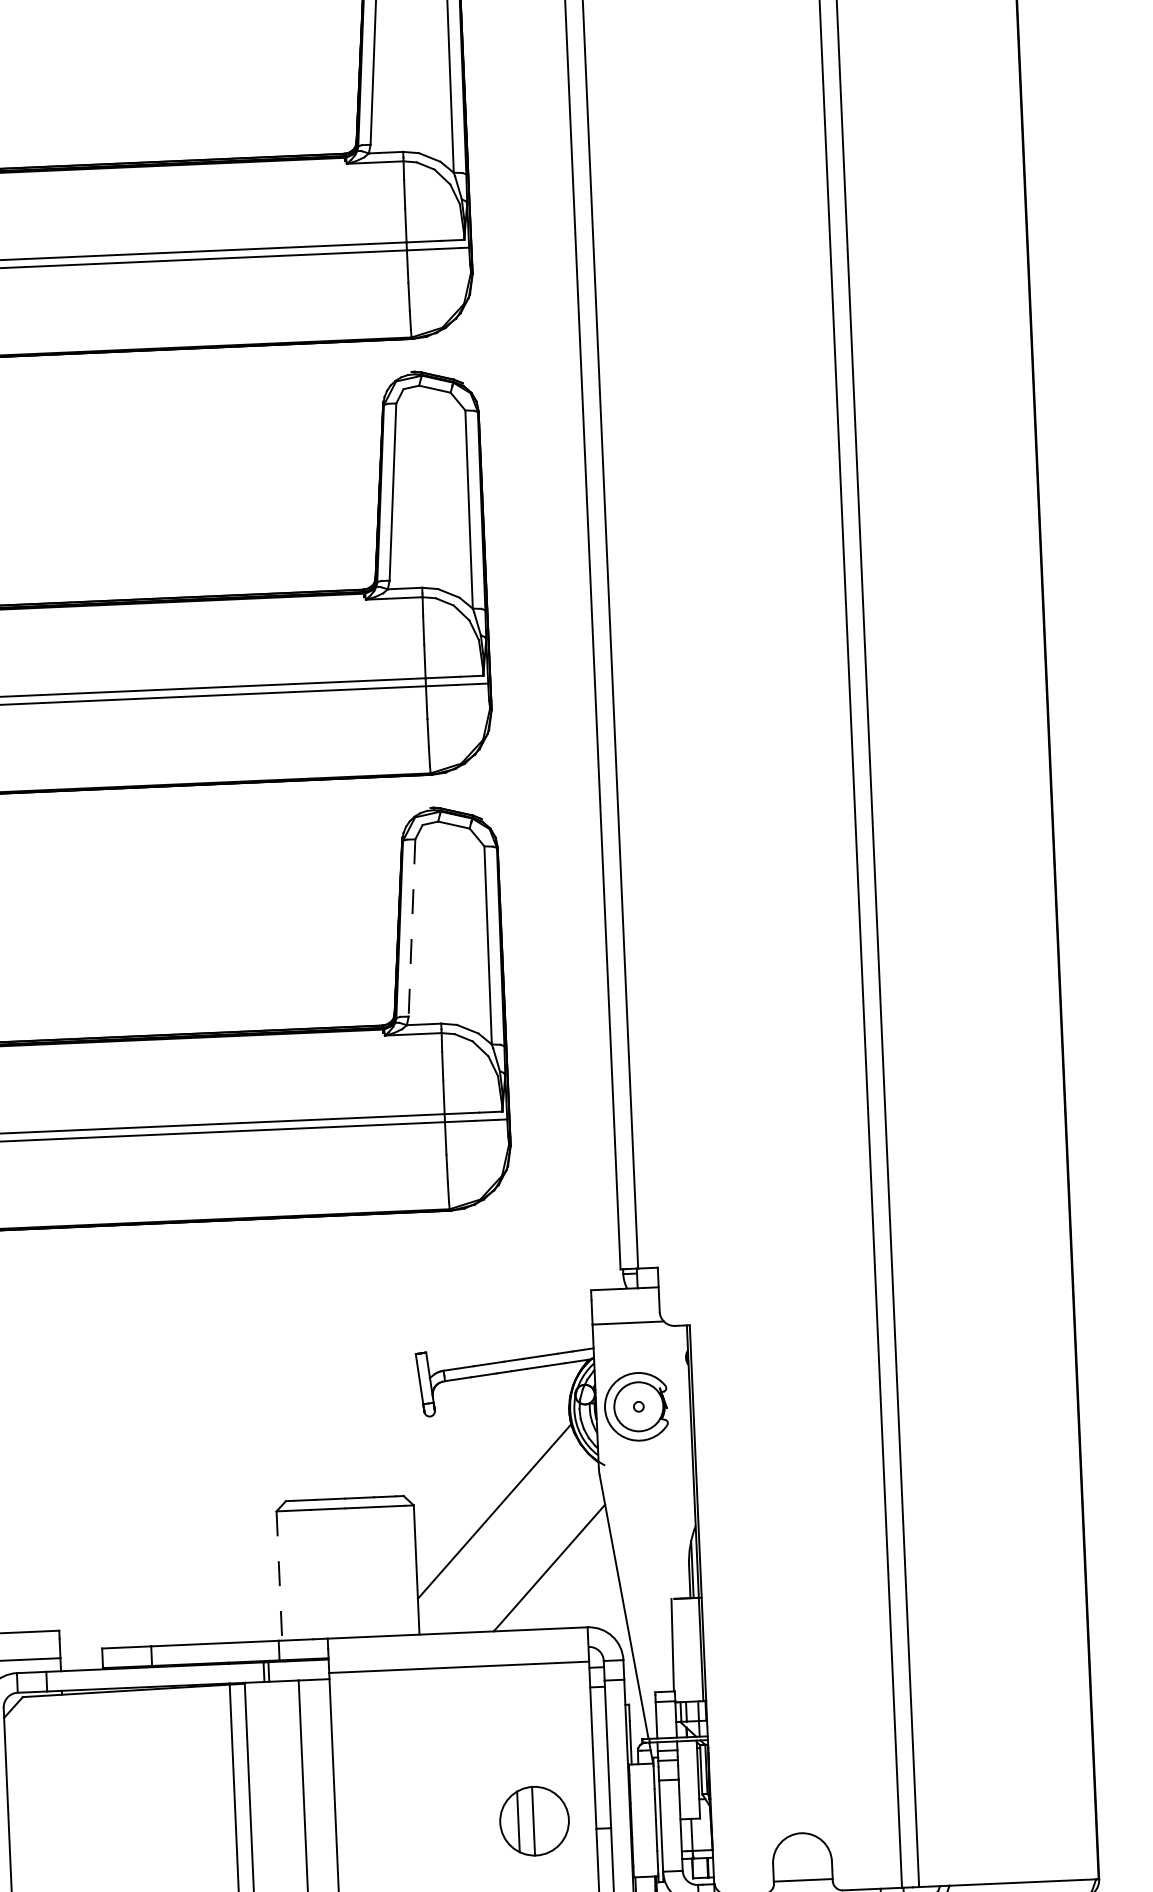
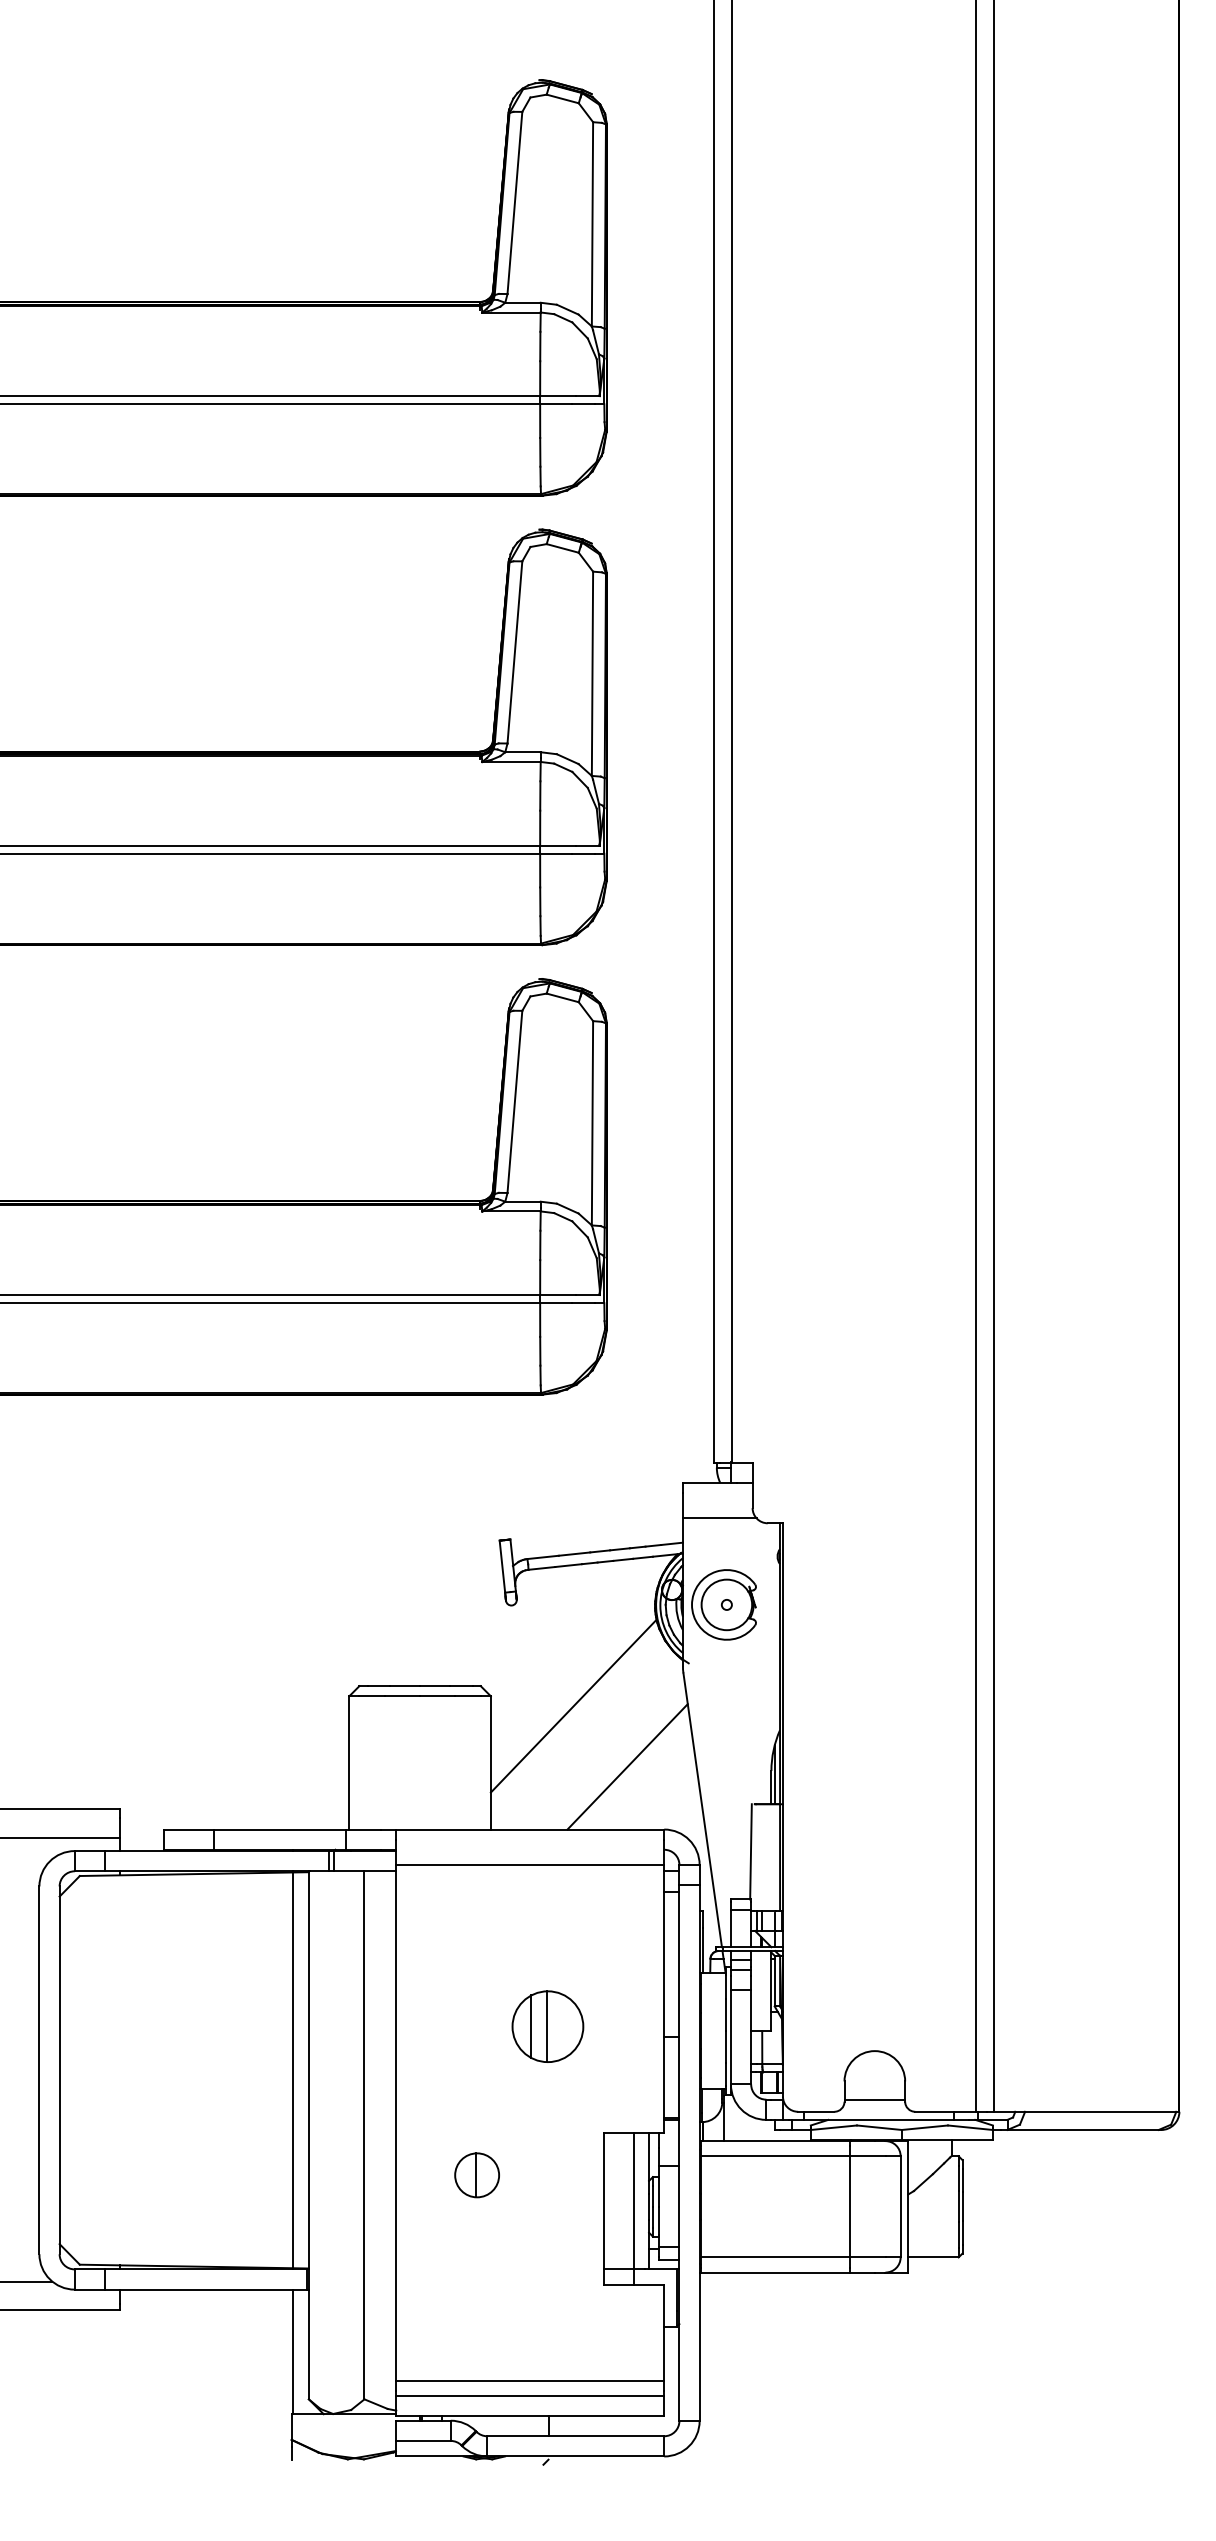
line: (411, 928) -> (514, 1102), dashed -> solid
line: (279, 1575) -> (349, 1762), dashed -> solid
part: (534, 1821) -> (547, 2026), moved

